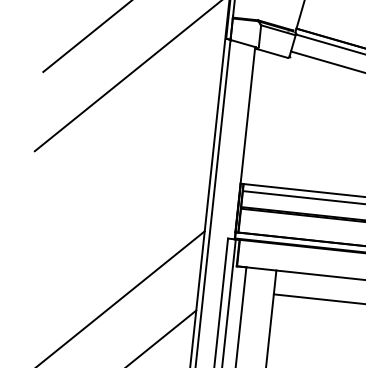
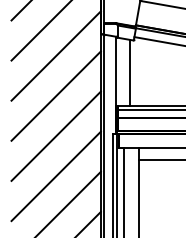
line: (273, 120) -> (129, 72), added
line: (122, 150) -> (55, 95), added
line: (114, 229) -> (55, 135), added

